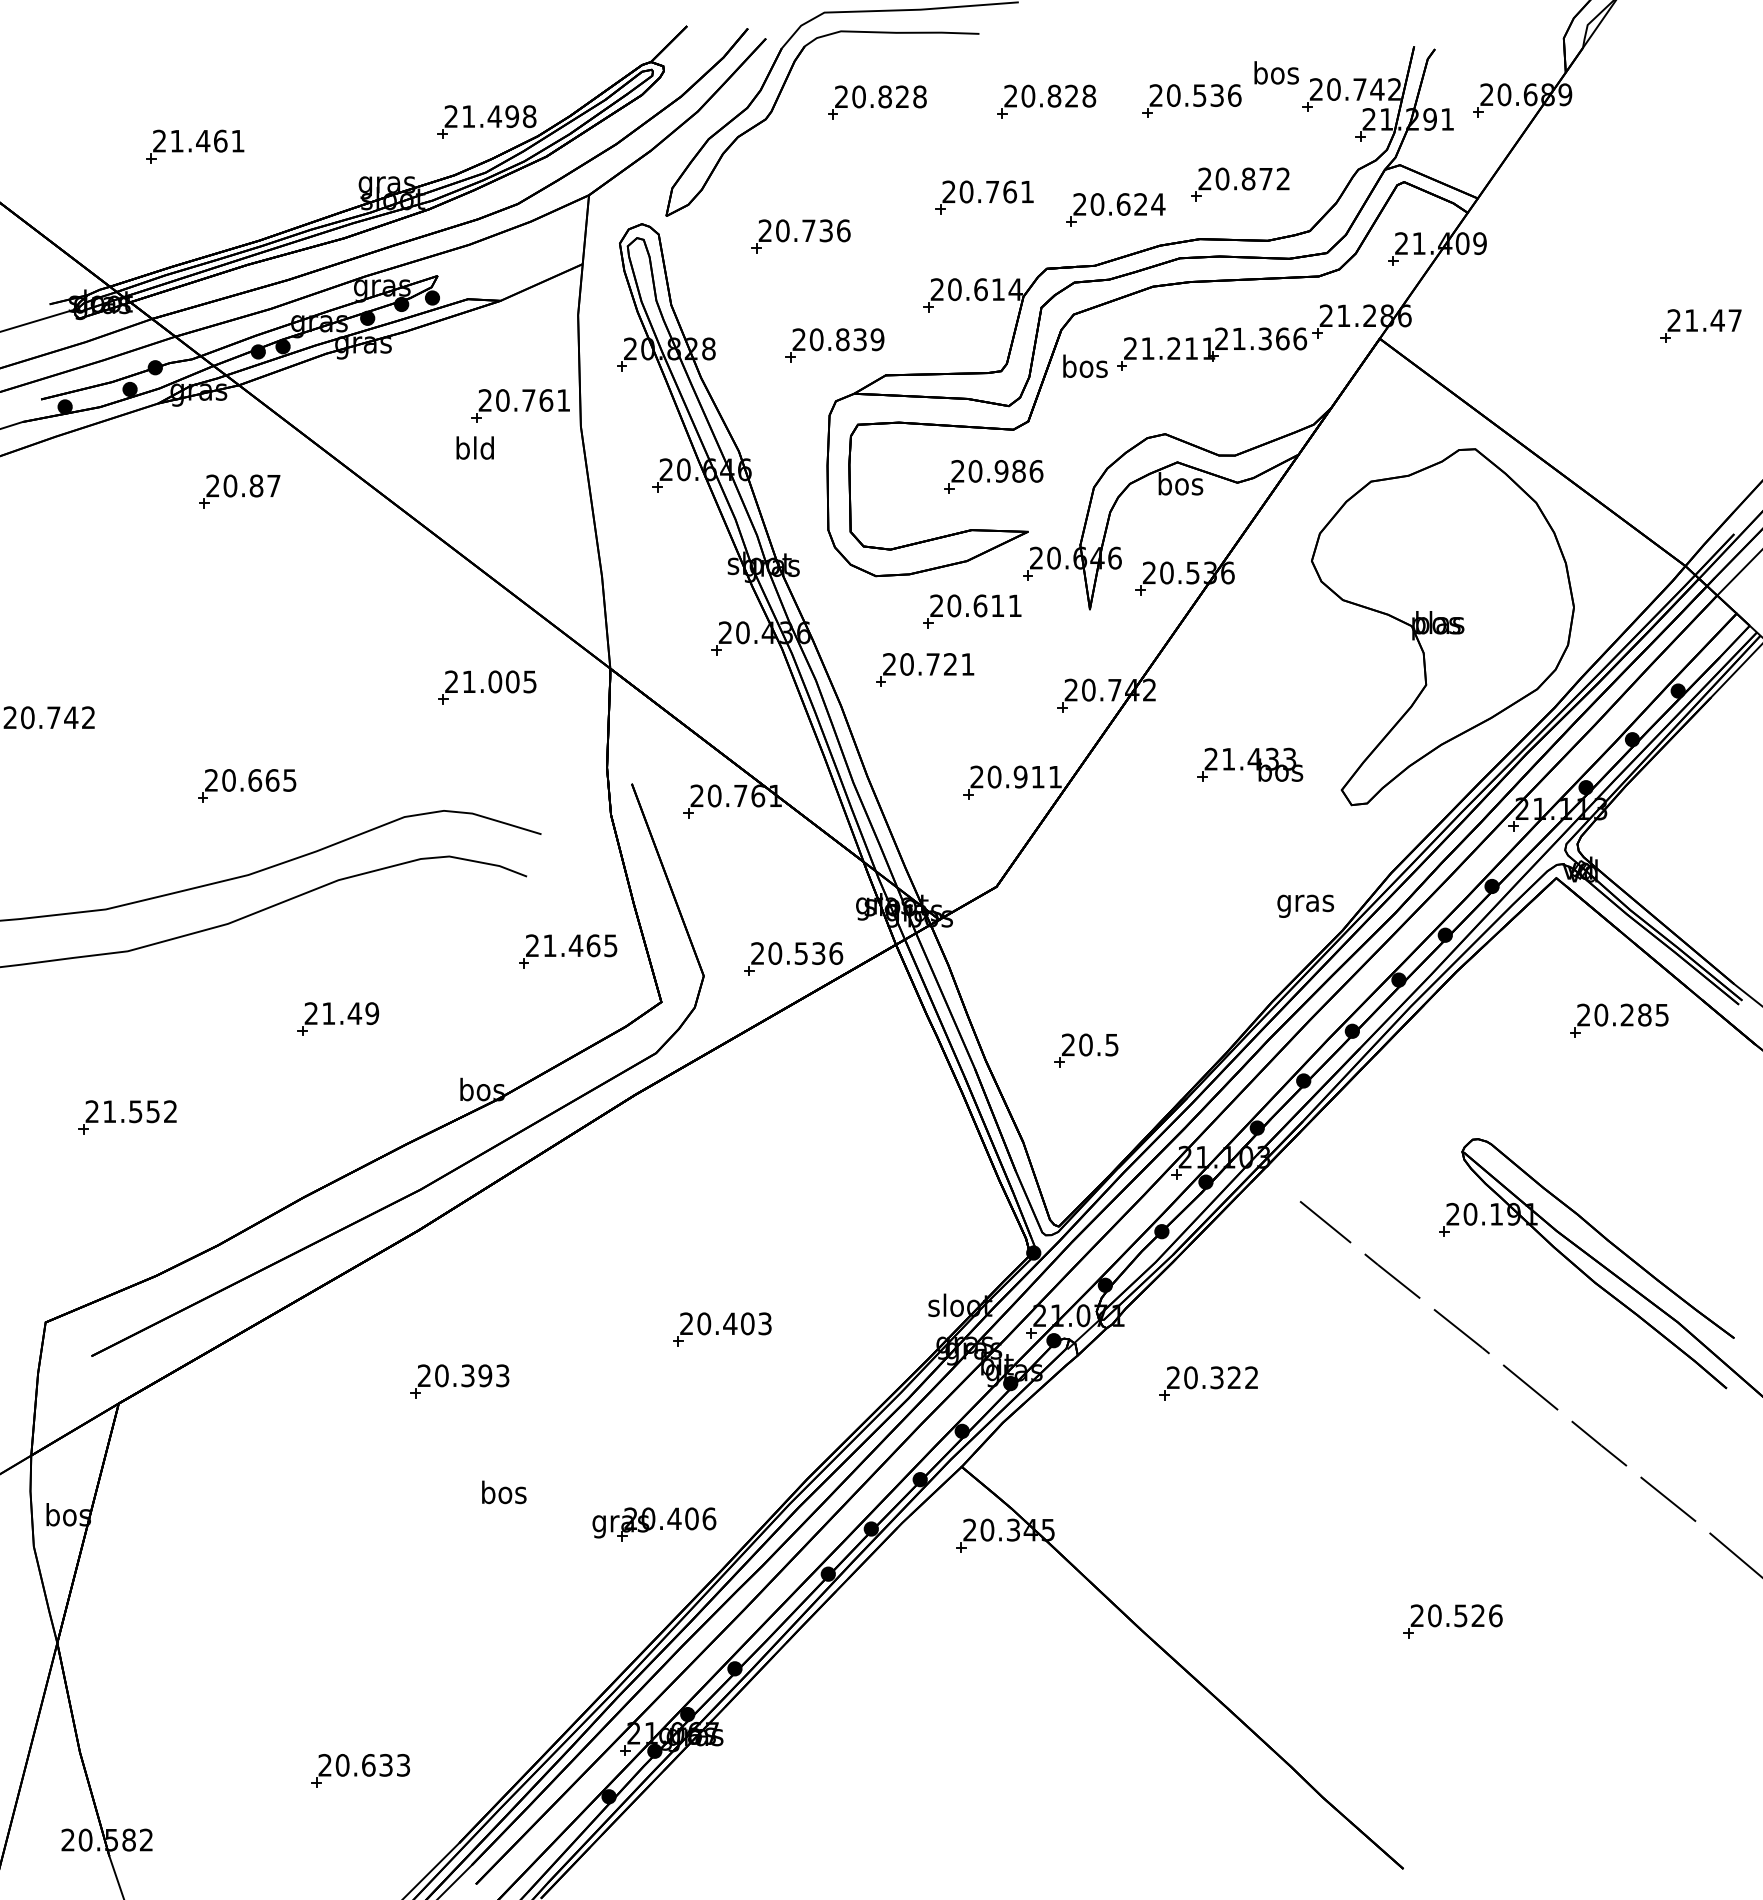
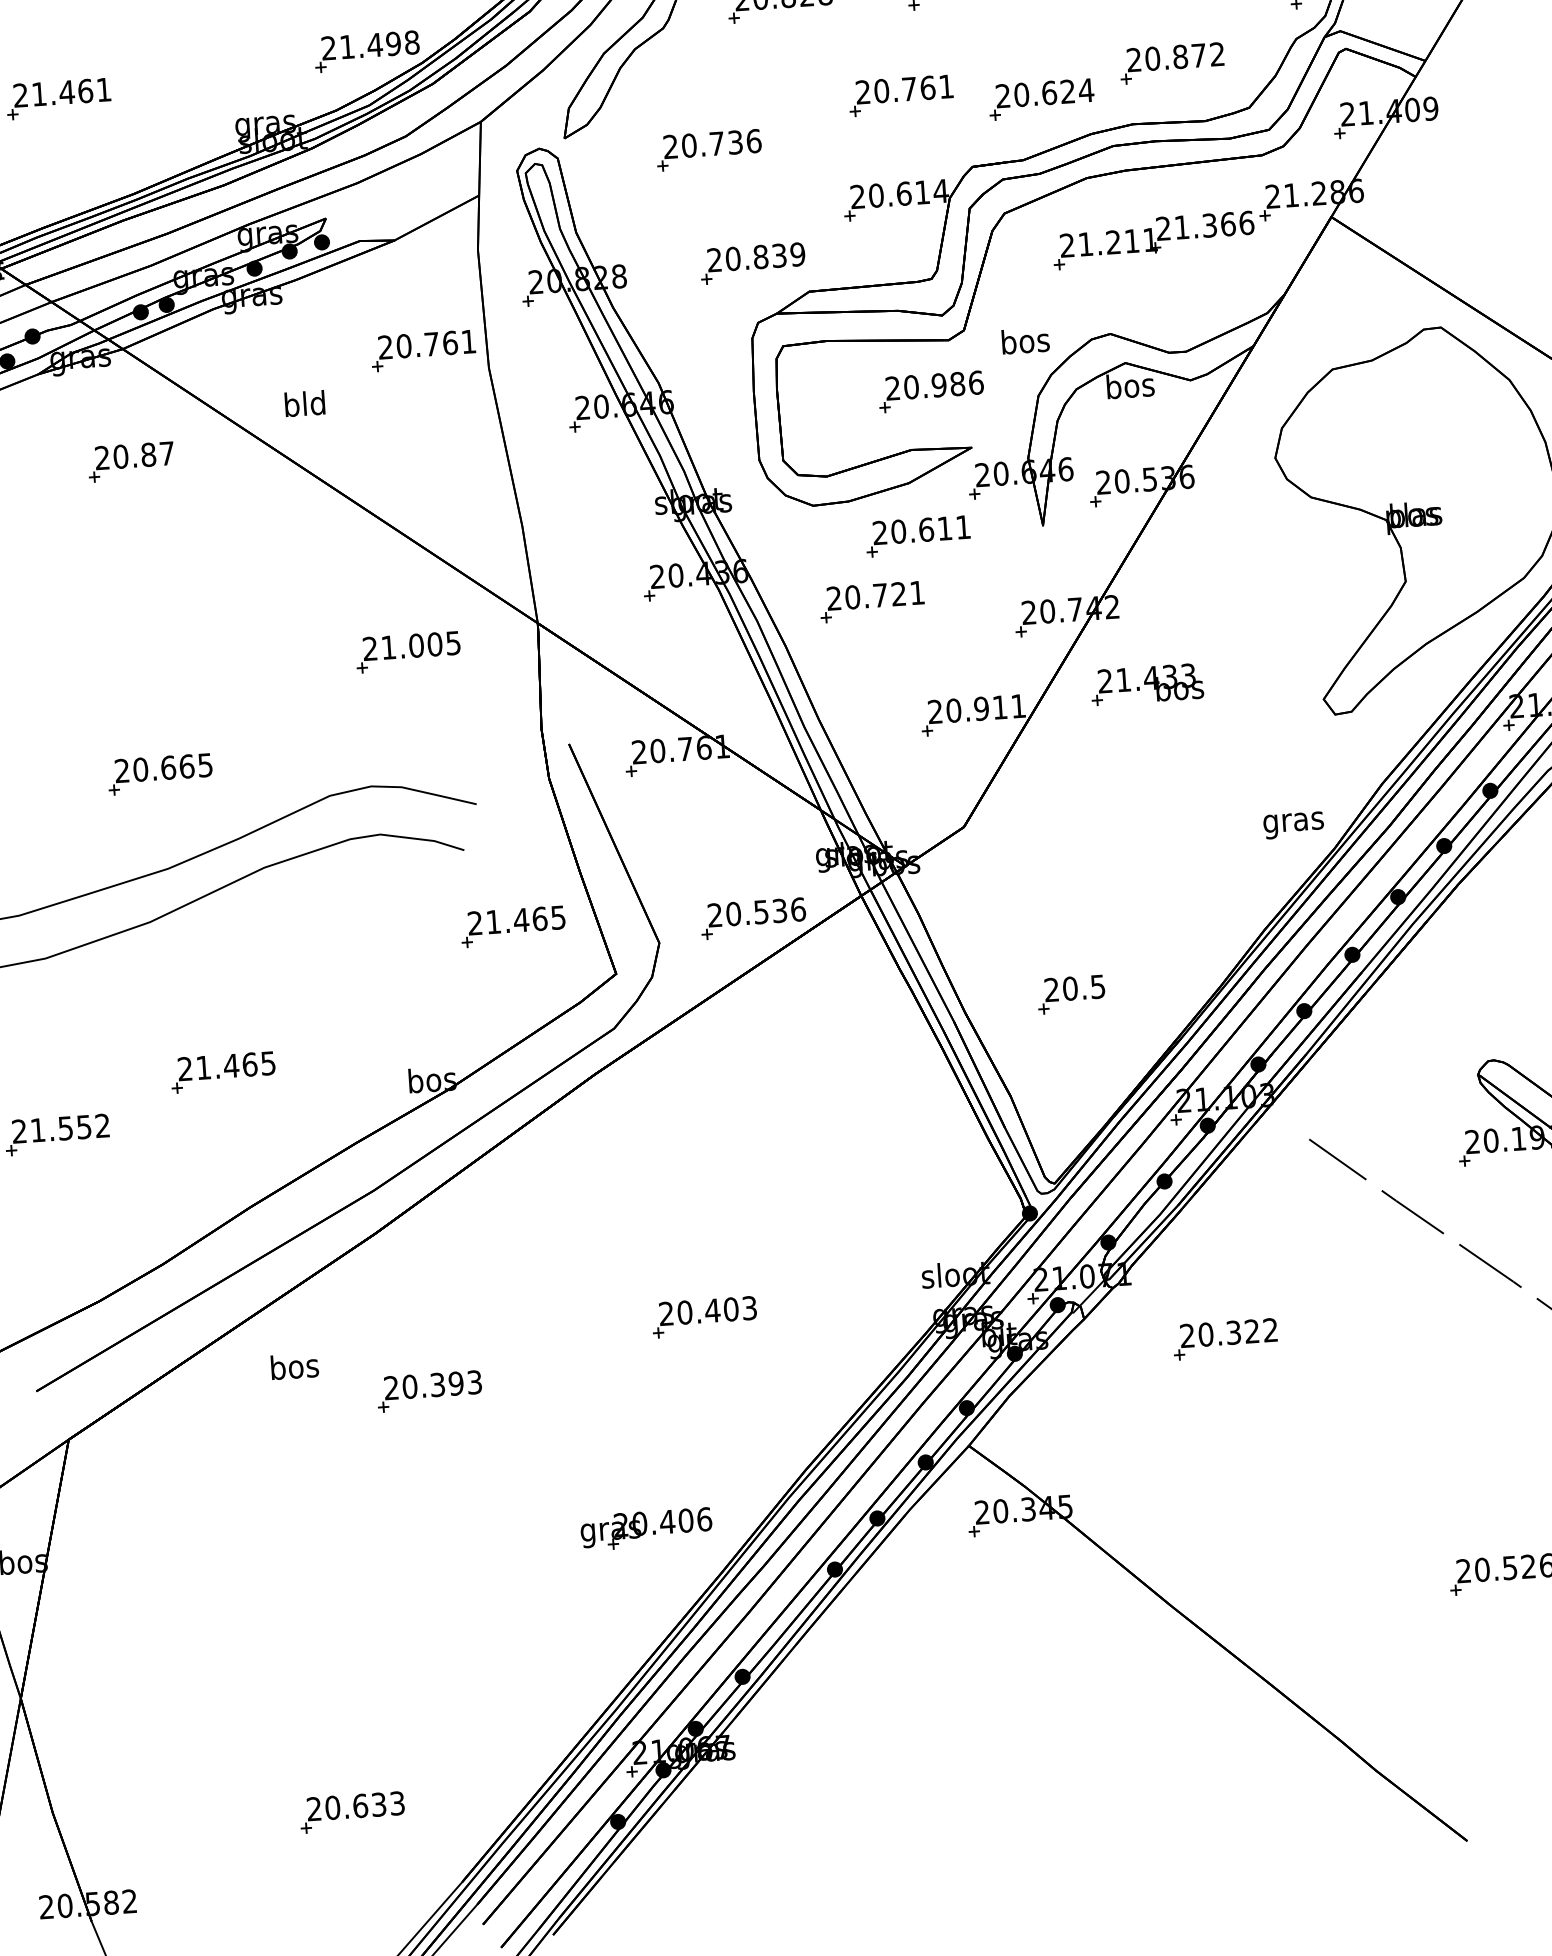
text: (1085, 365) -> (1025, 340), moved
text: (474, 447) -> (304, 403), moved
part: (1250, 764) -> (1147, 684), moved
part: (338, 1018) -> (274, 1014), removed
part: (287, 1069) -> (223, 1072), added
text: (504, 1492) -> (295, 1366), moved

